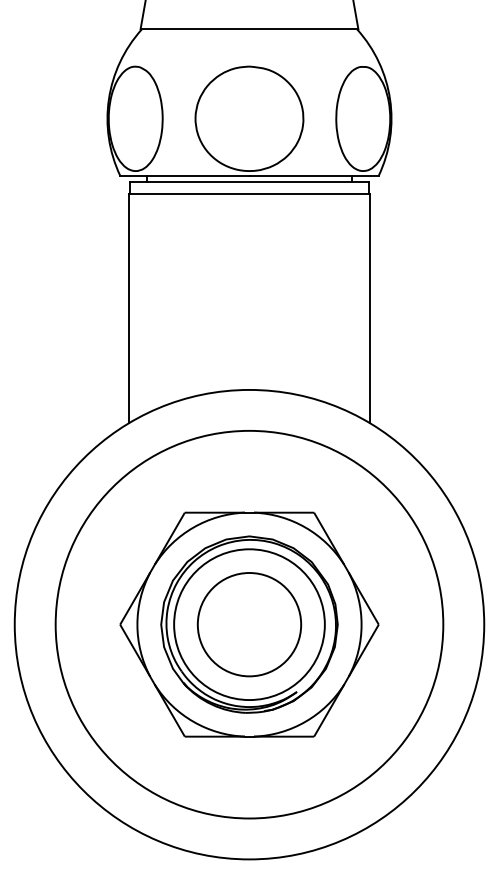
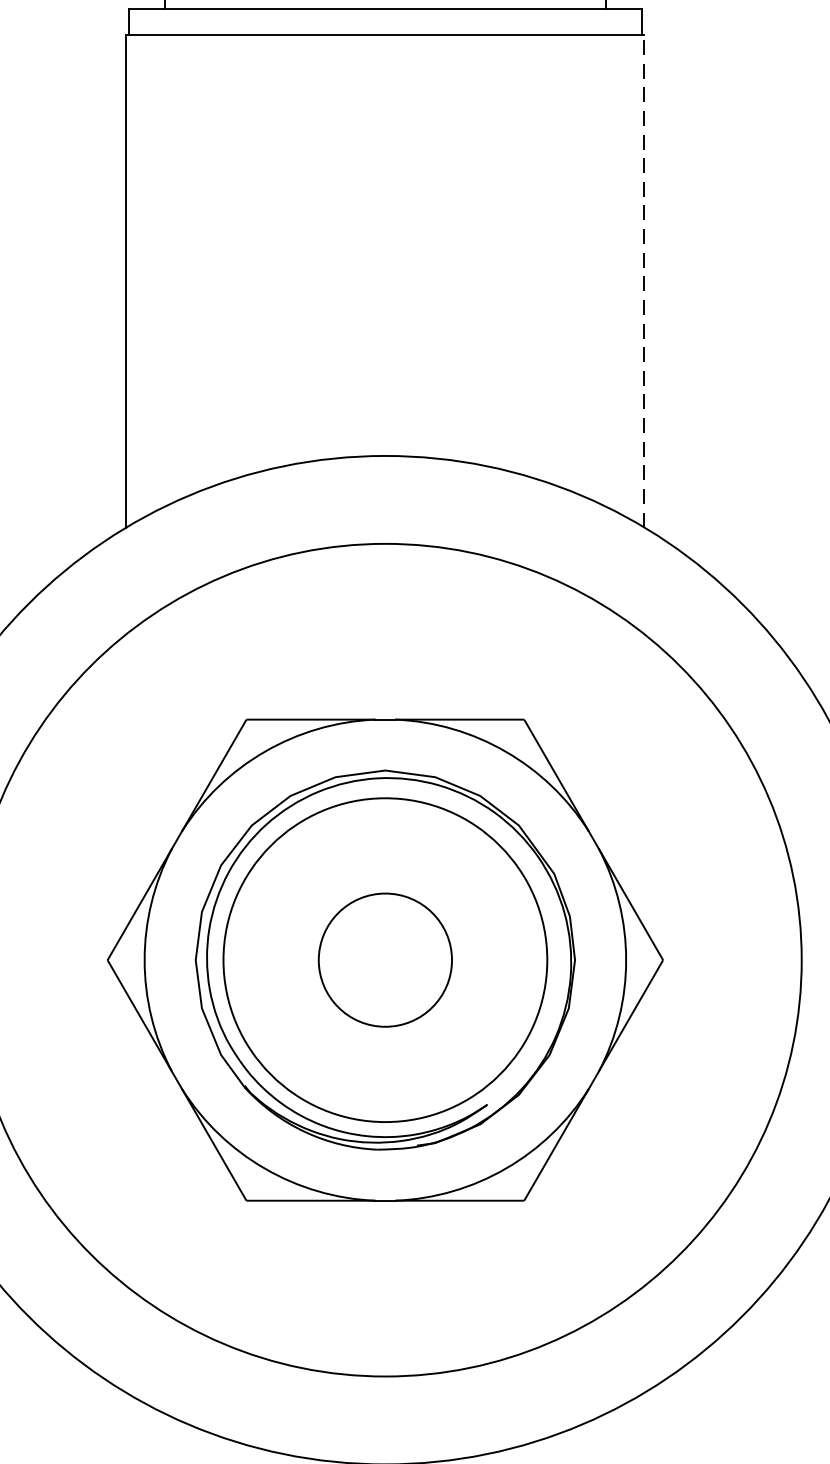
line: (370, 308) -> (645, 281), solid -> dashed
circle: (249, 624) -> (385, 959), size x0.6

